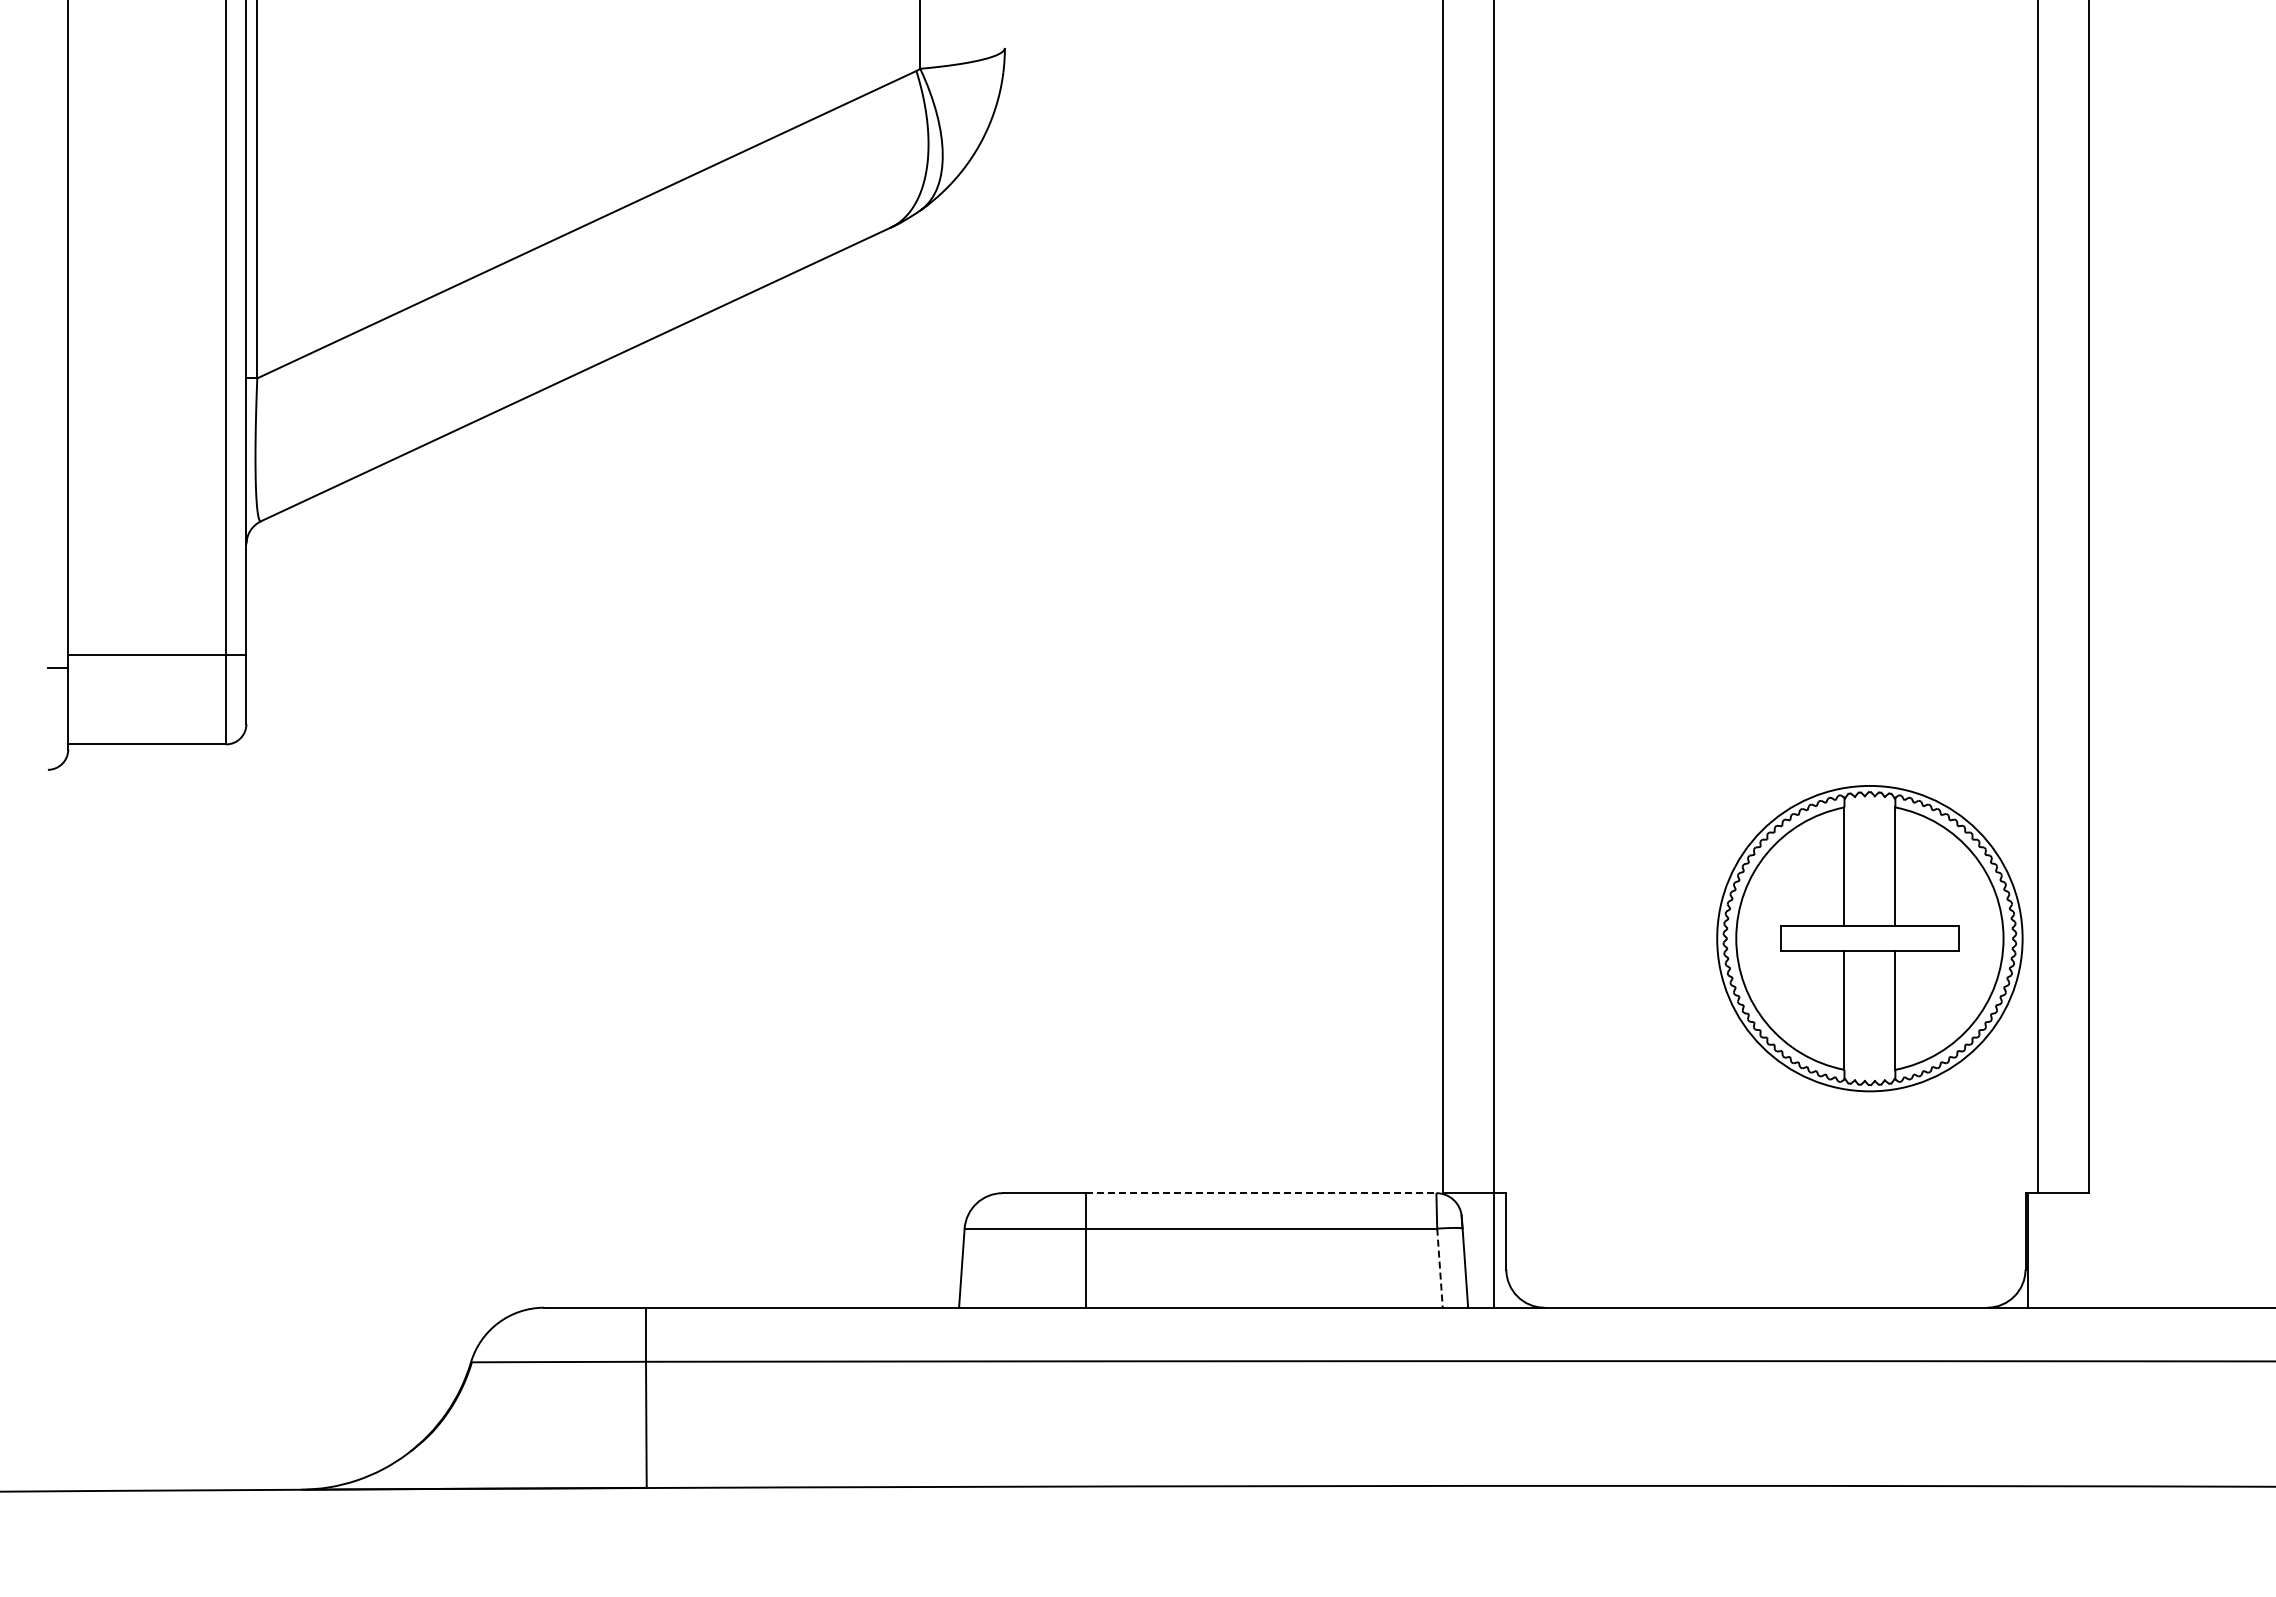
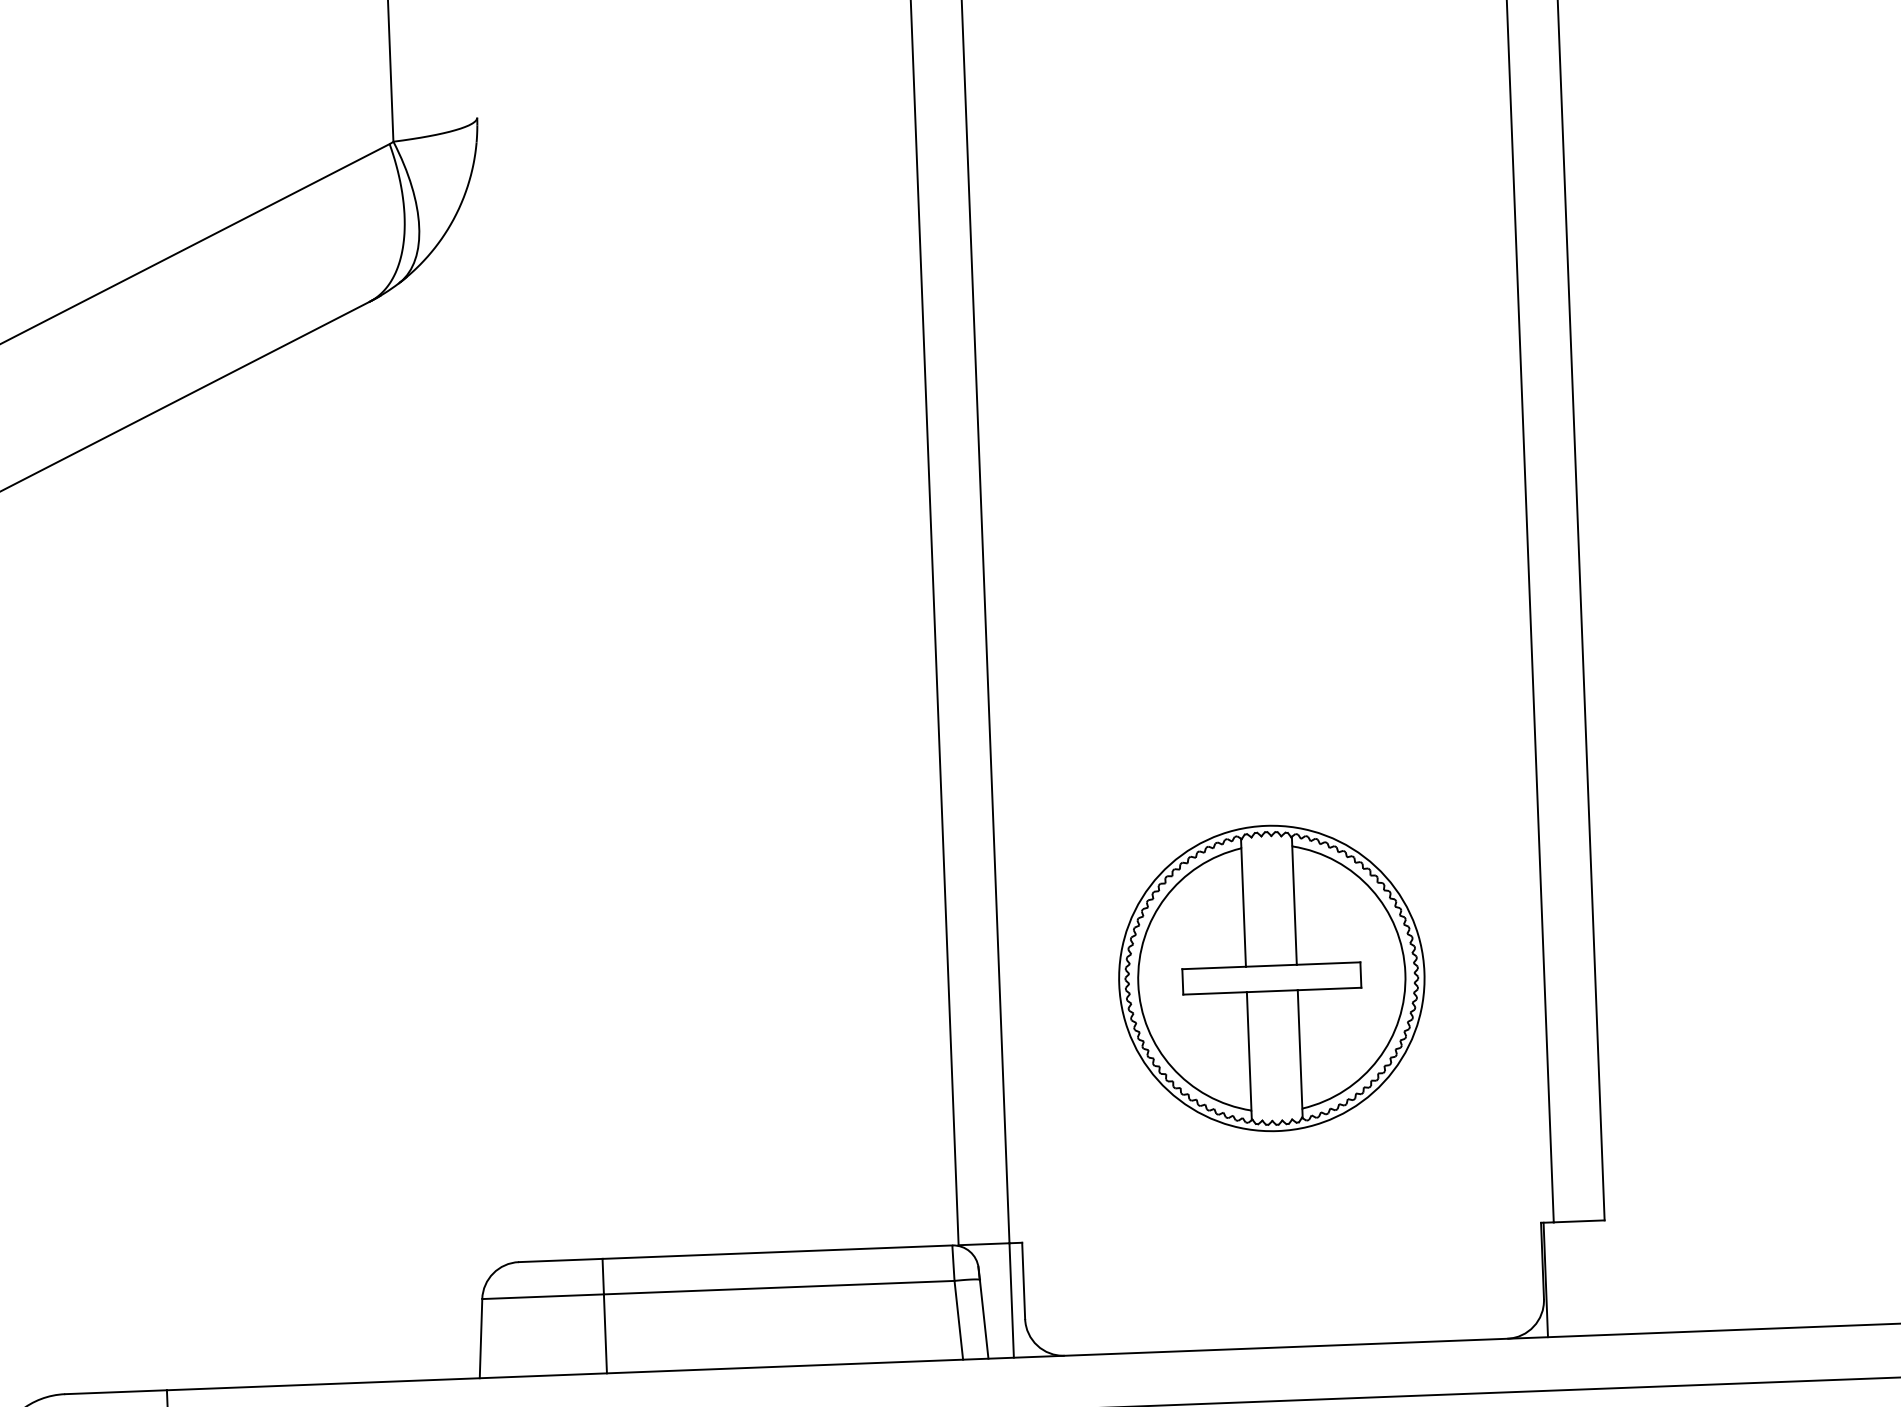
part: (1869, 938) -> (1271, 978), moved
line: (1261, 1193) -> (777, 1252), dashed -> solid
line: (1439, 1268) -> (958, 1320), dashed -> solid

